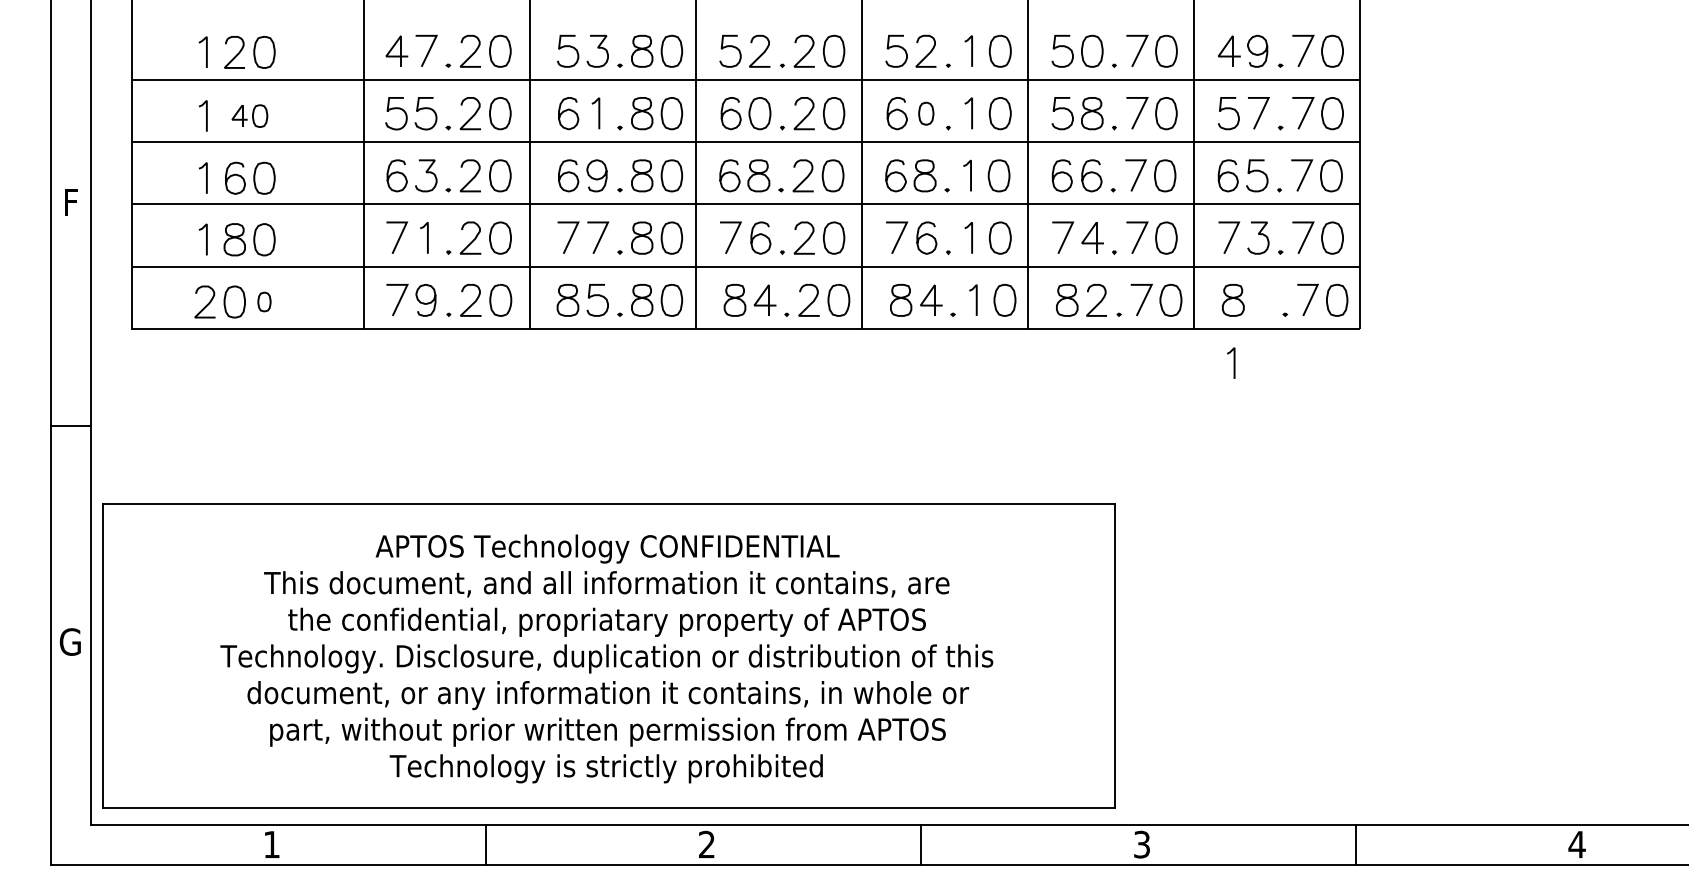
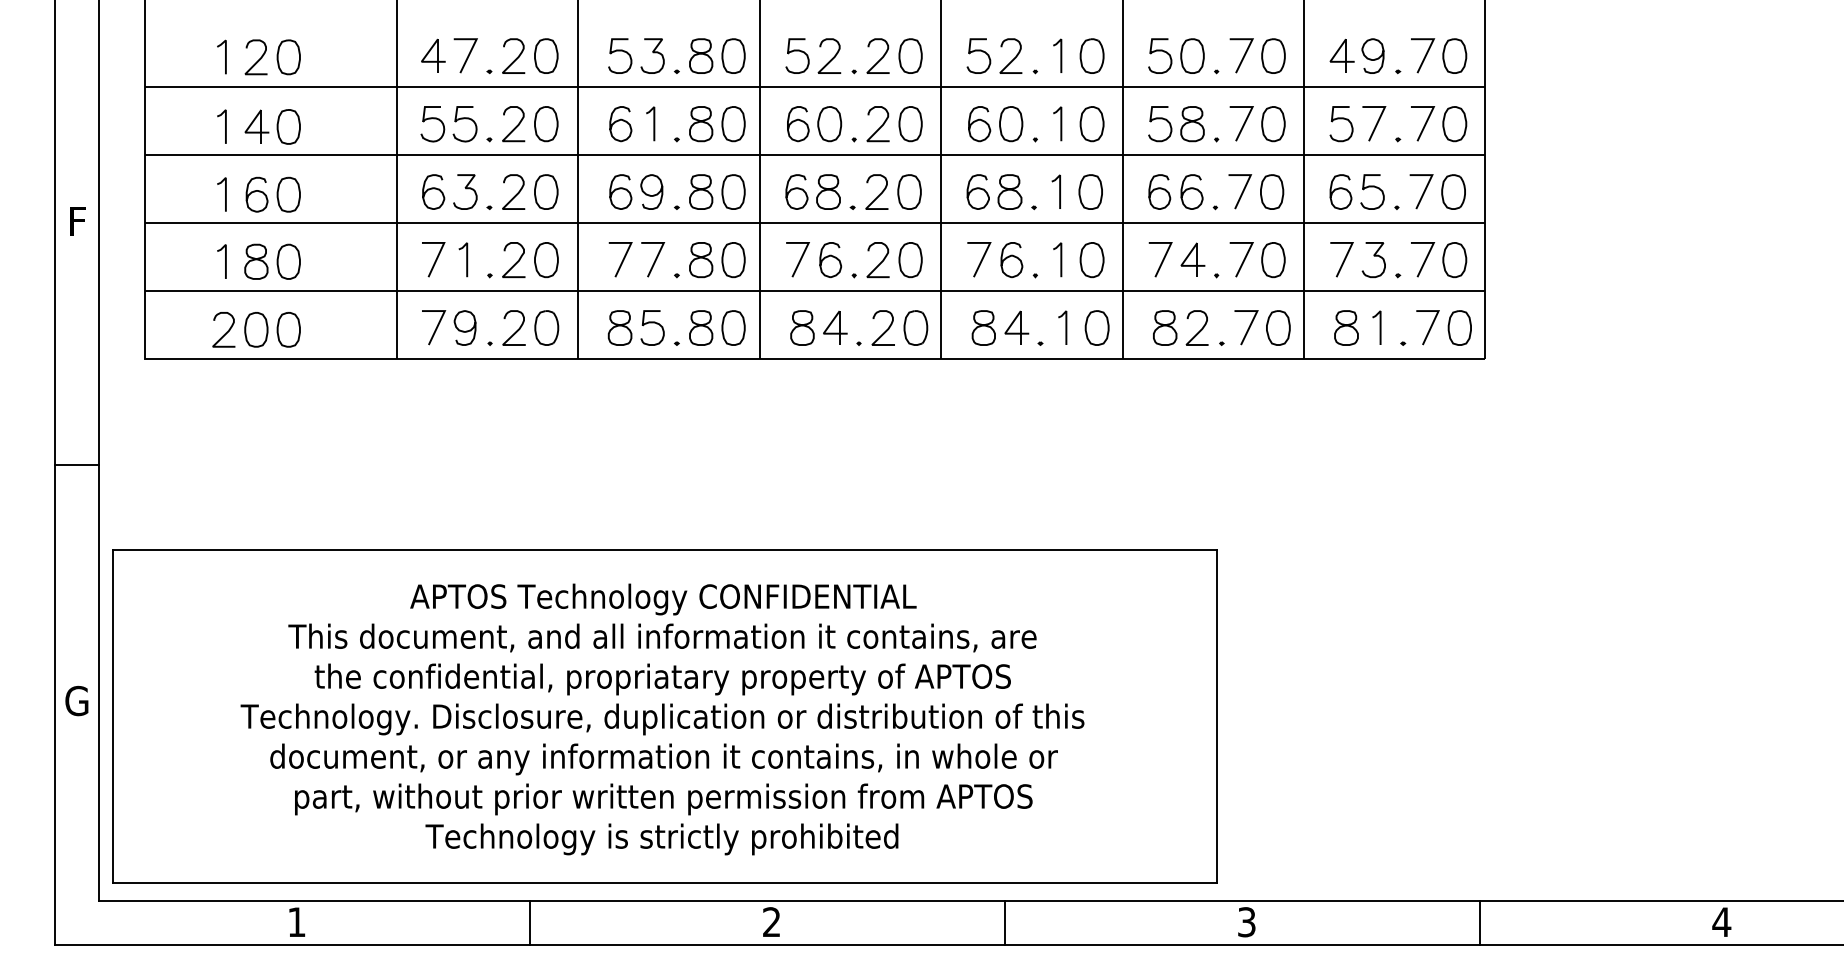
part: (926, 113) -> (1011, 124), size x1.43
part: (249, 115) -> (272, 126), size x1.43
part: (264, 301) -> (288, 329), size x1.67
line: (1233, 362) -> (1379, 327), moved

